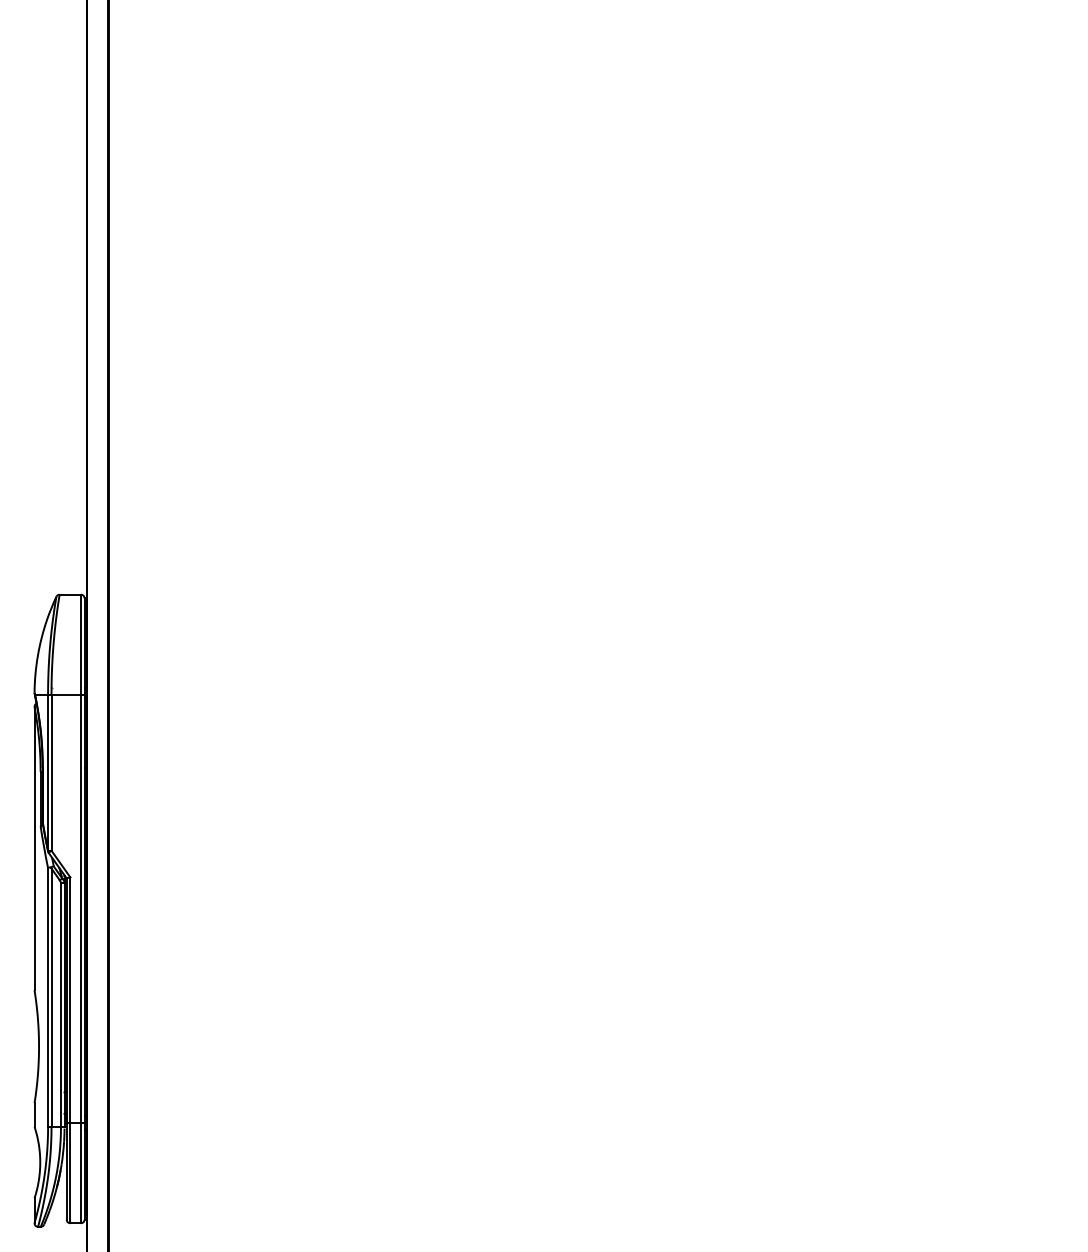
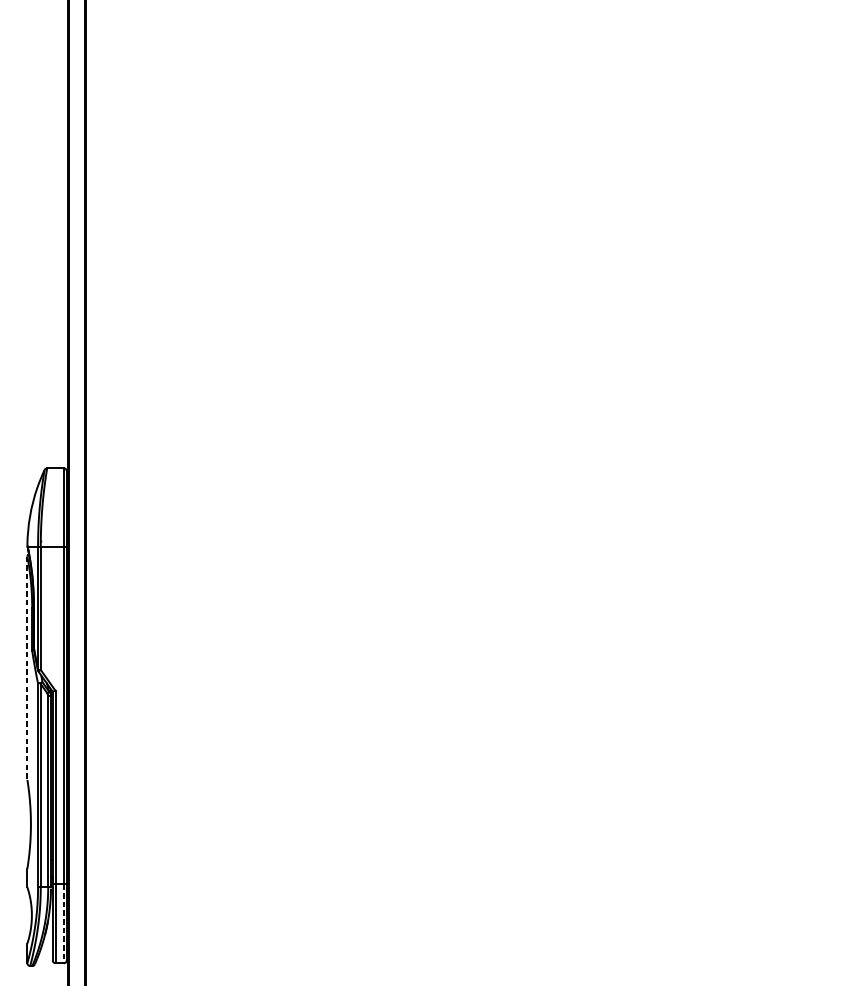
line: (34, 848) -> (27, 668), solid -> dashed
line: (80, 1173) -> (63, 924), solid -> dashed

